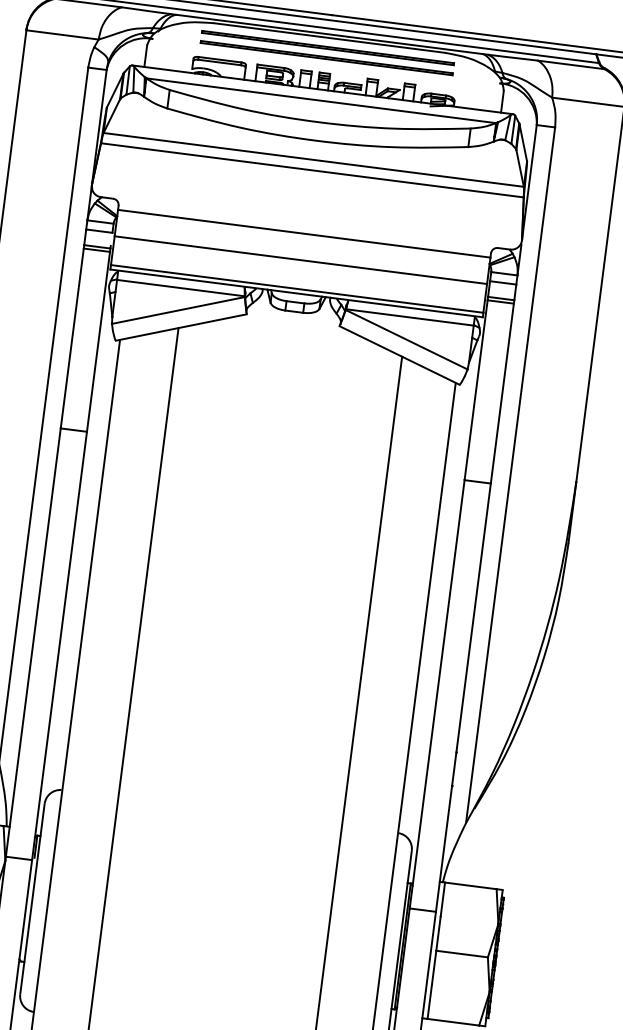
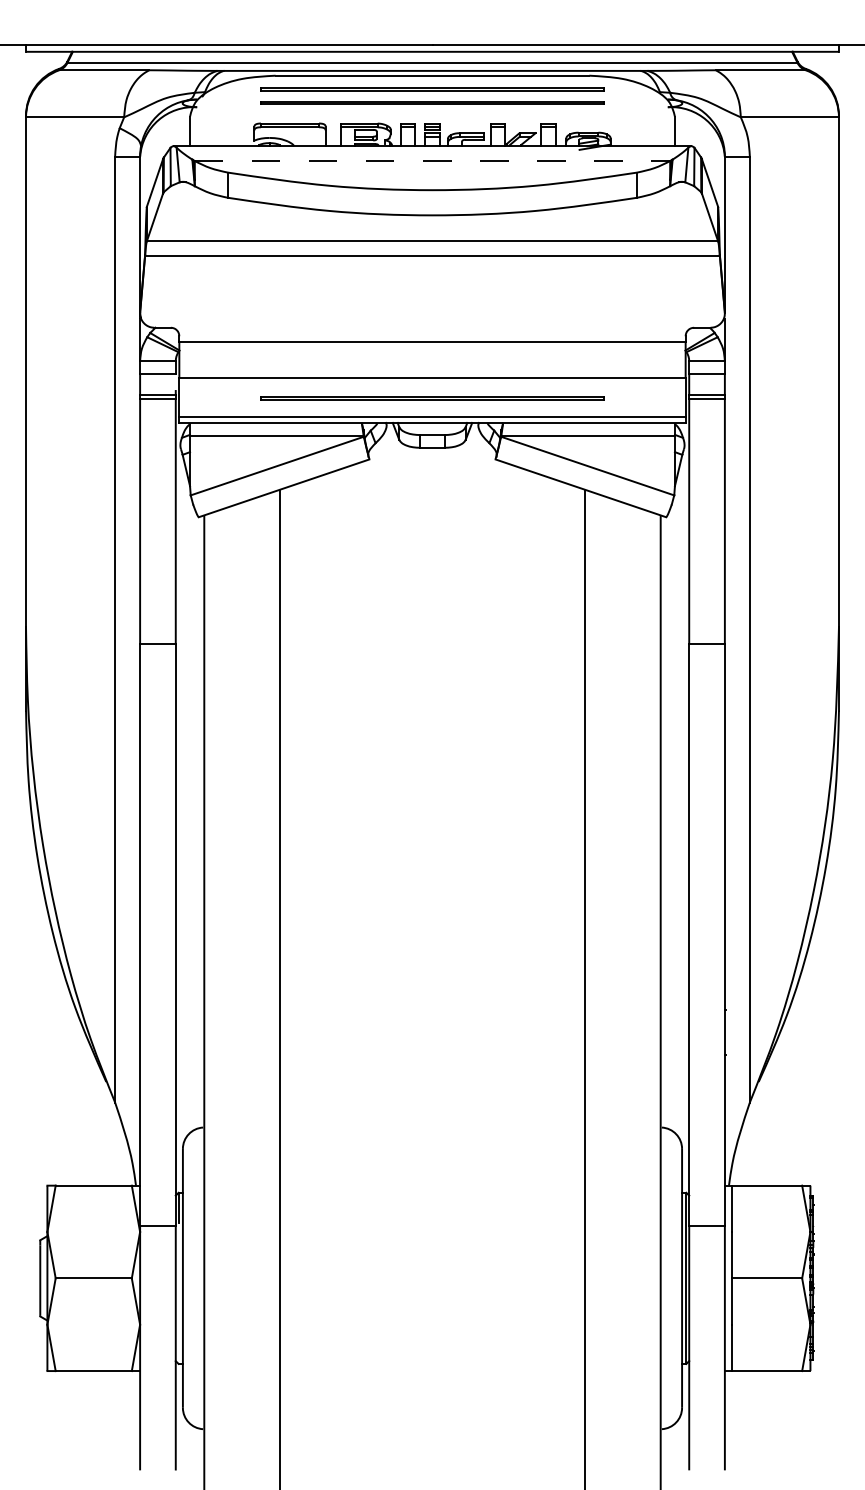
line: (321, 101) -> (432, 161), solid -> dashed
line: (299, 274) -> (432, 397), added

